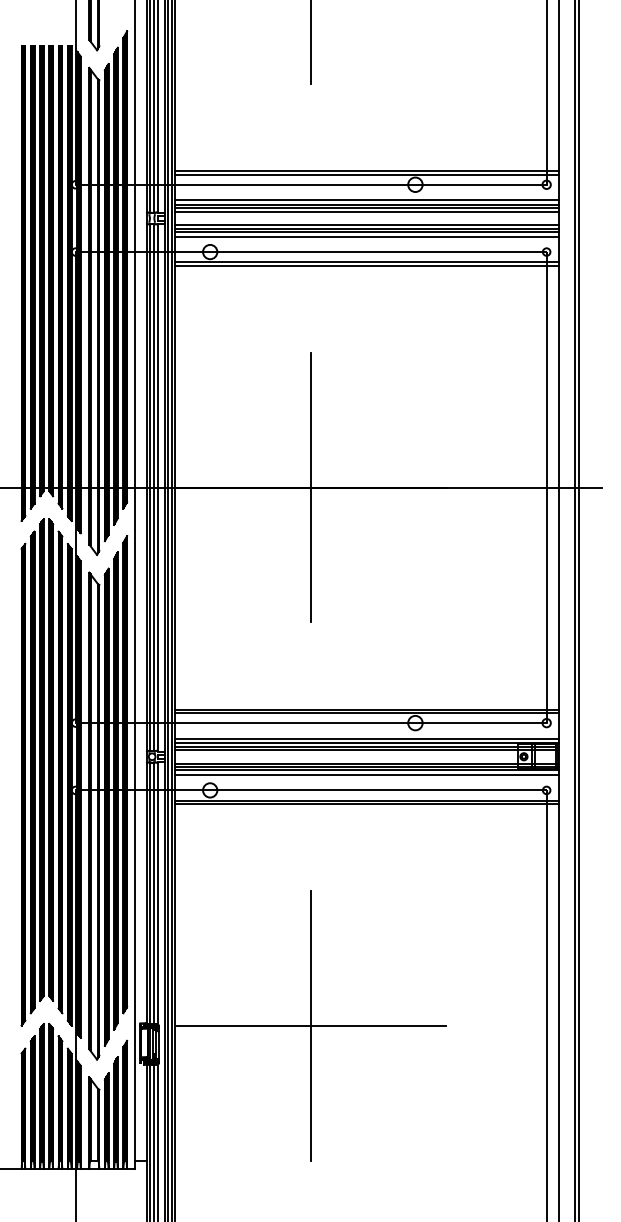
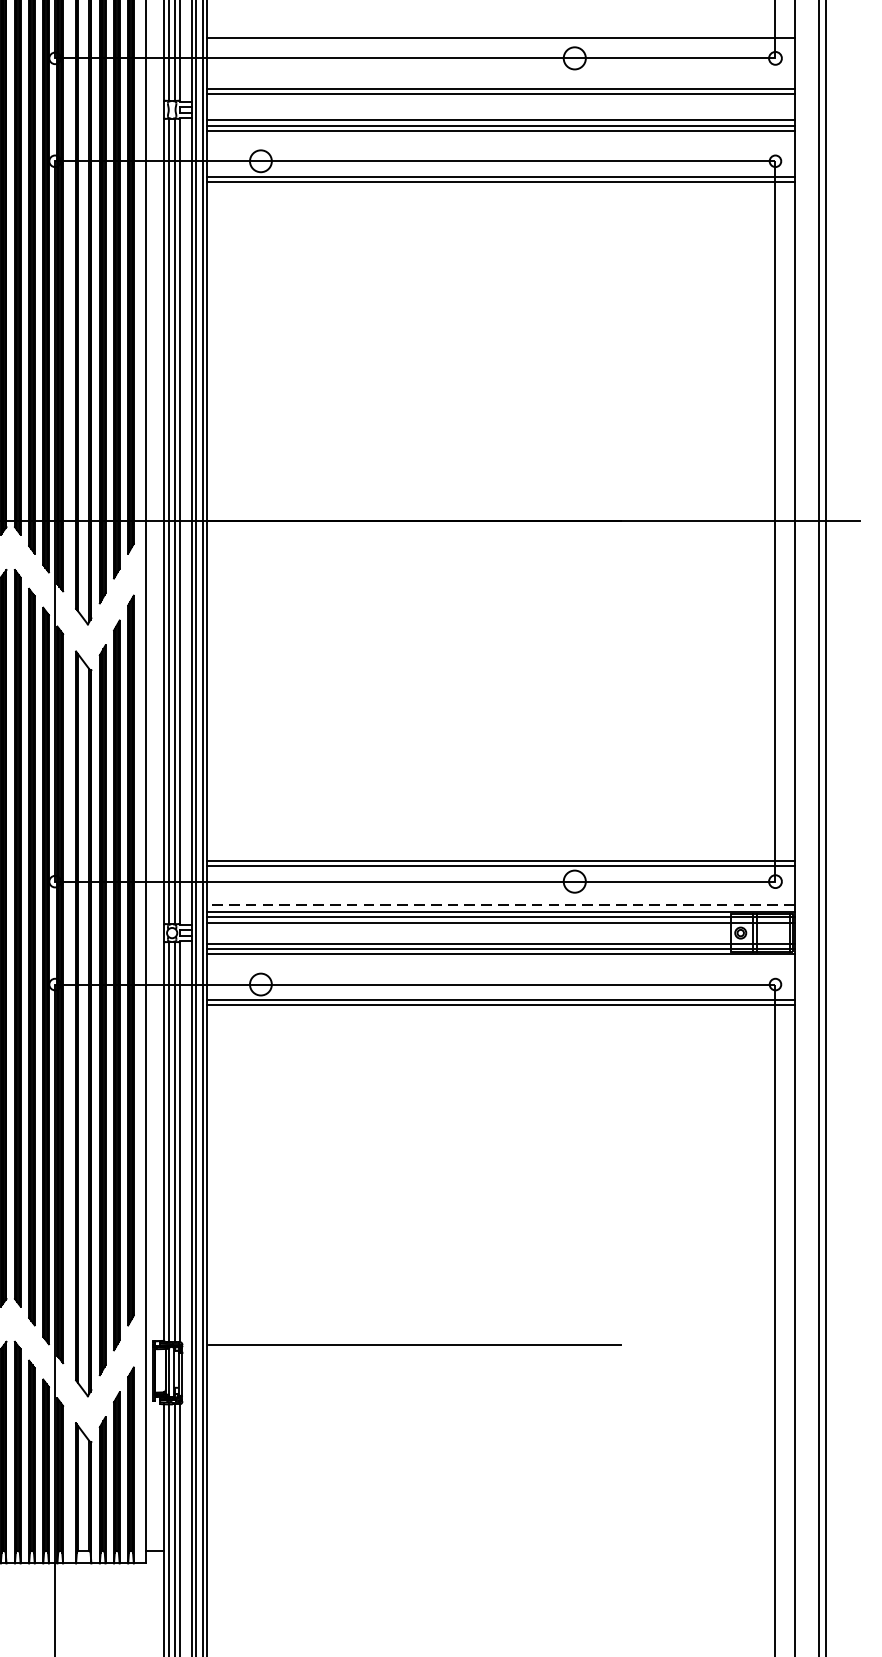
line: (366, 174) -> (499, 42), removed
line: (366, 200) -> (499, 82), removed
line: (366, 211) -> (499, 99), removed
line: (366, 236) -> (499, 137), removed
line: (311, 487) -> (415, 521), removed
line: (366, 738) -> (499, 905), solid -> dashed
line: (366, 774) -> (499, 960), removed
line: (311, 1025) -> (415, 1344), removed

